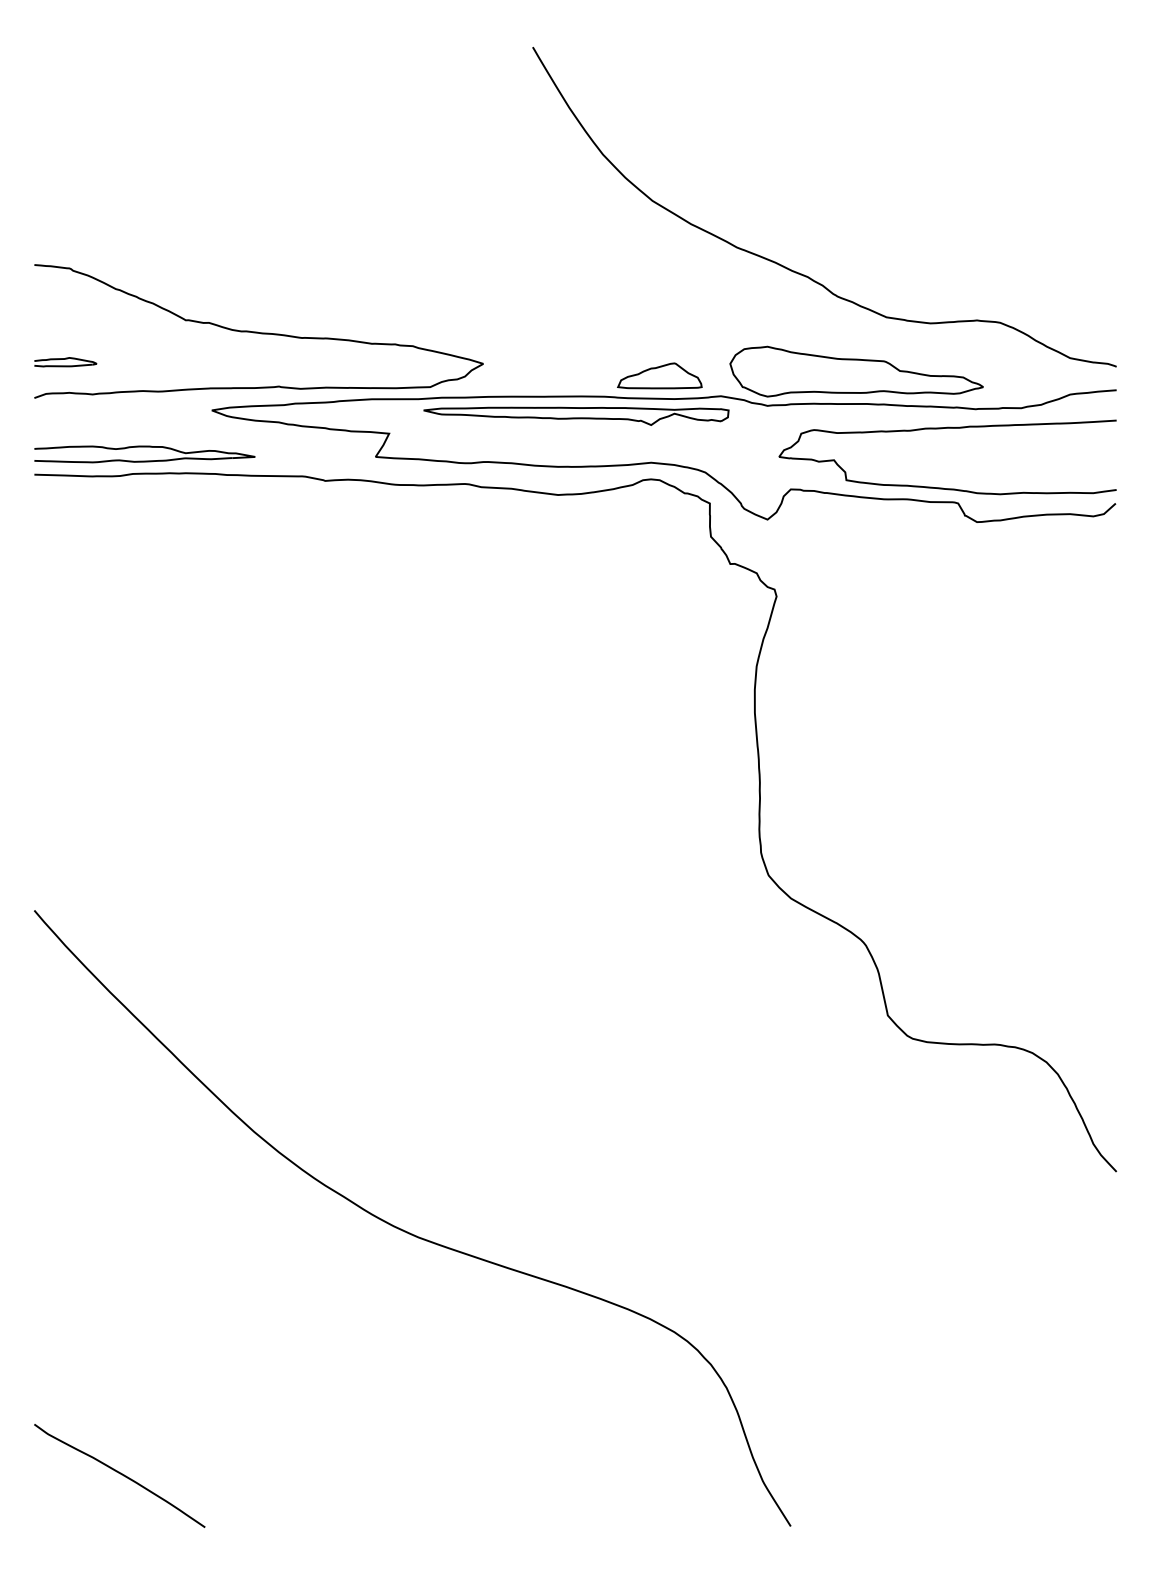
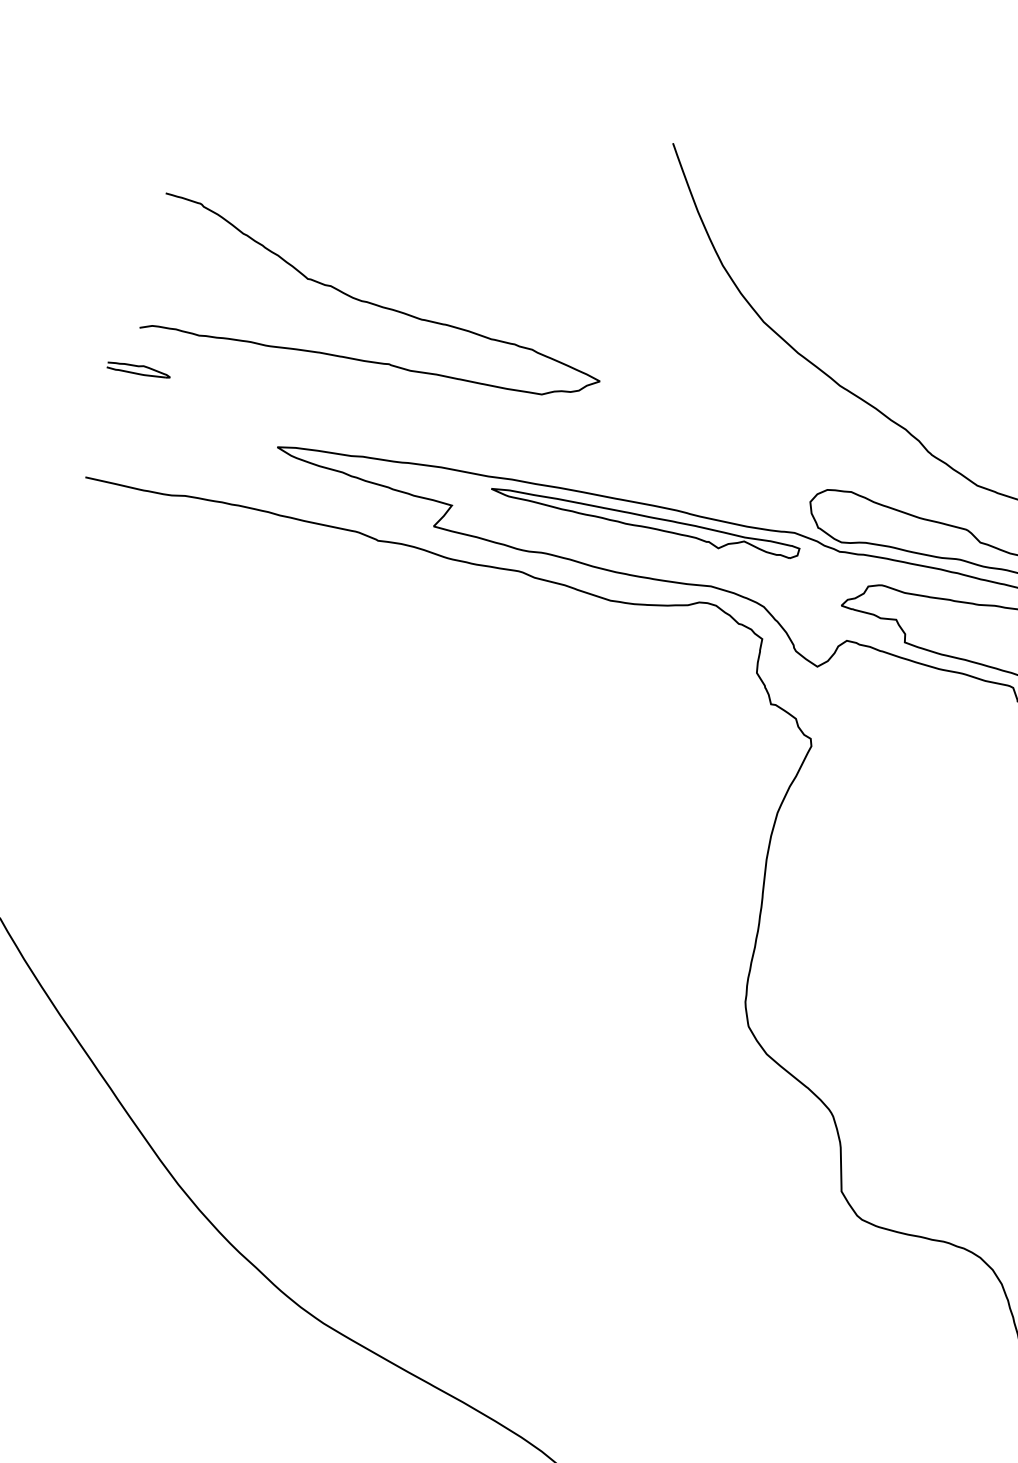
curve: (257, 331) -> (378, 304), moved
part: (659, 375) -> (736, 499), removed
part: (144, 454) -> (200, 478), removed

